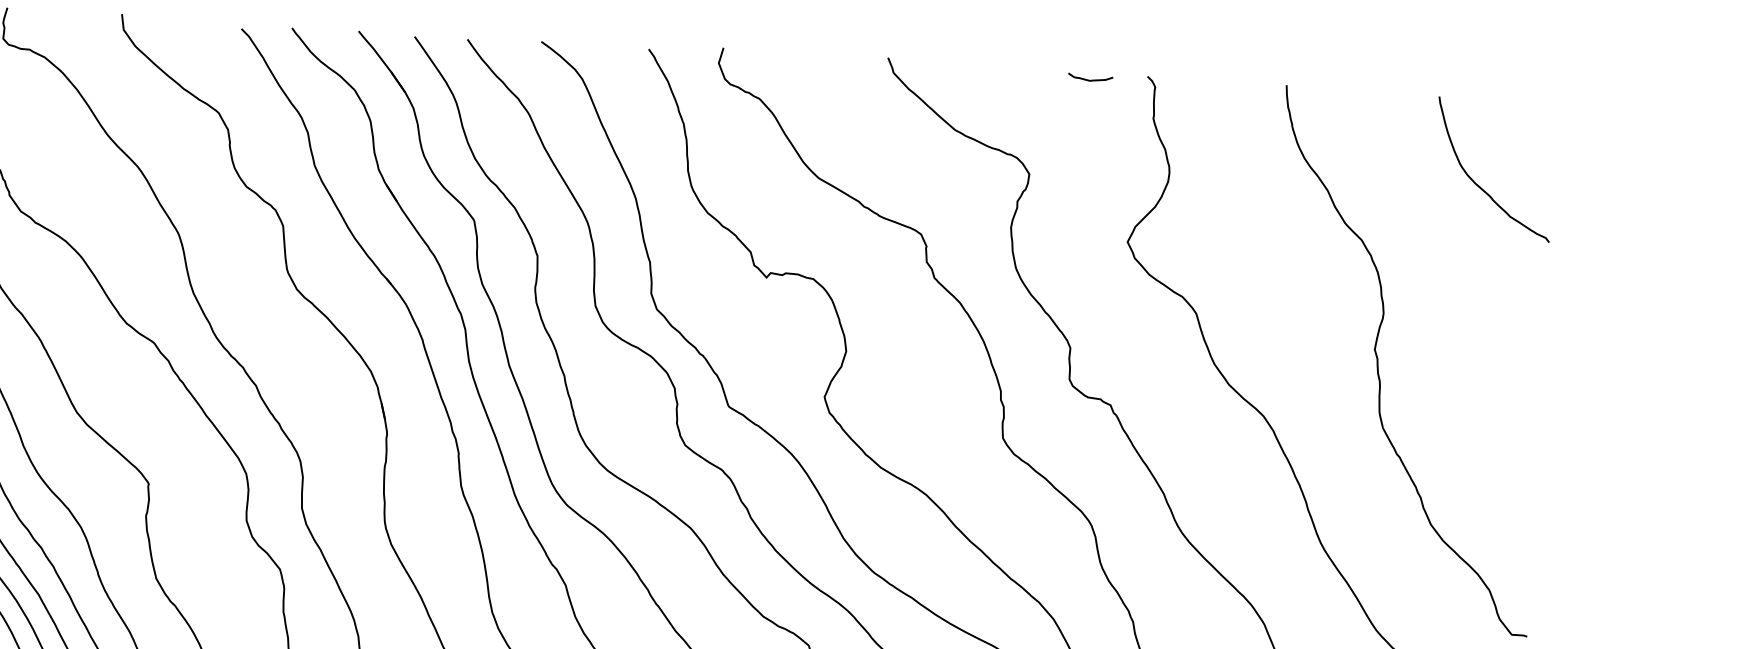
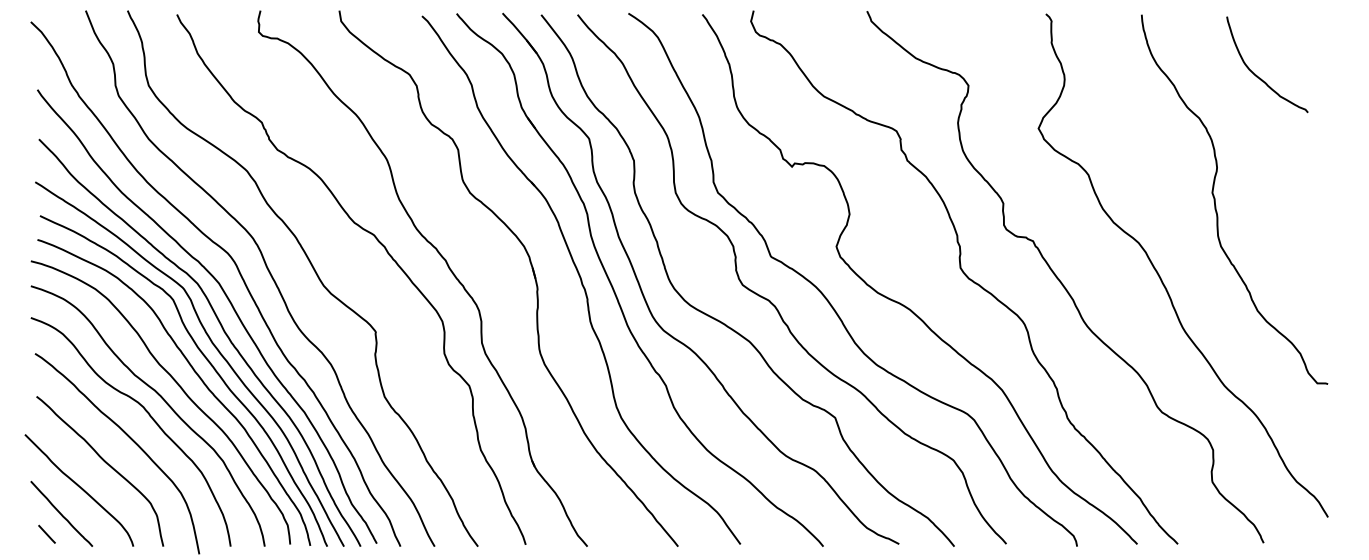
curve: (1089, 79) -> (1006, 18), removed
curve: (1483, 187) -> (1260, 77), moved

